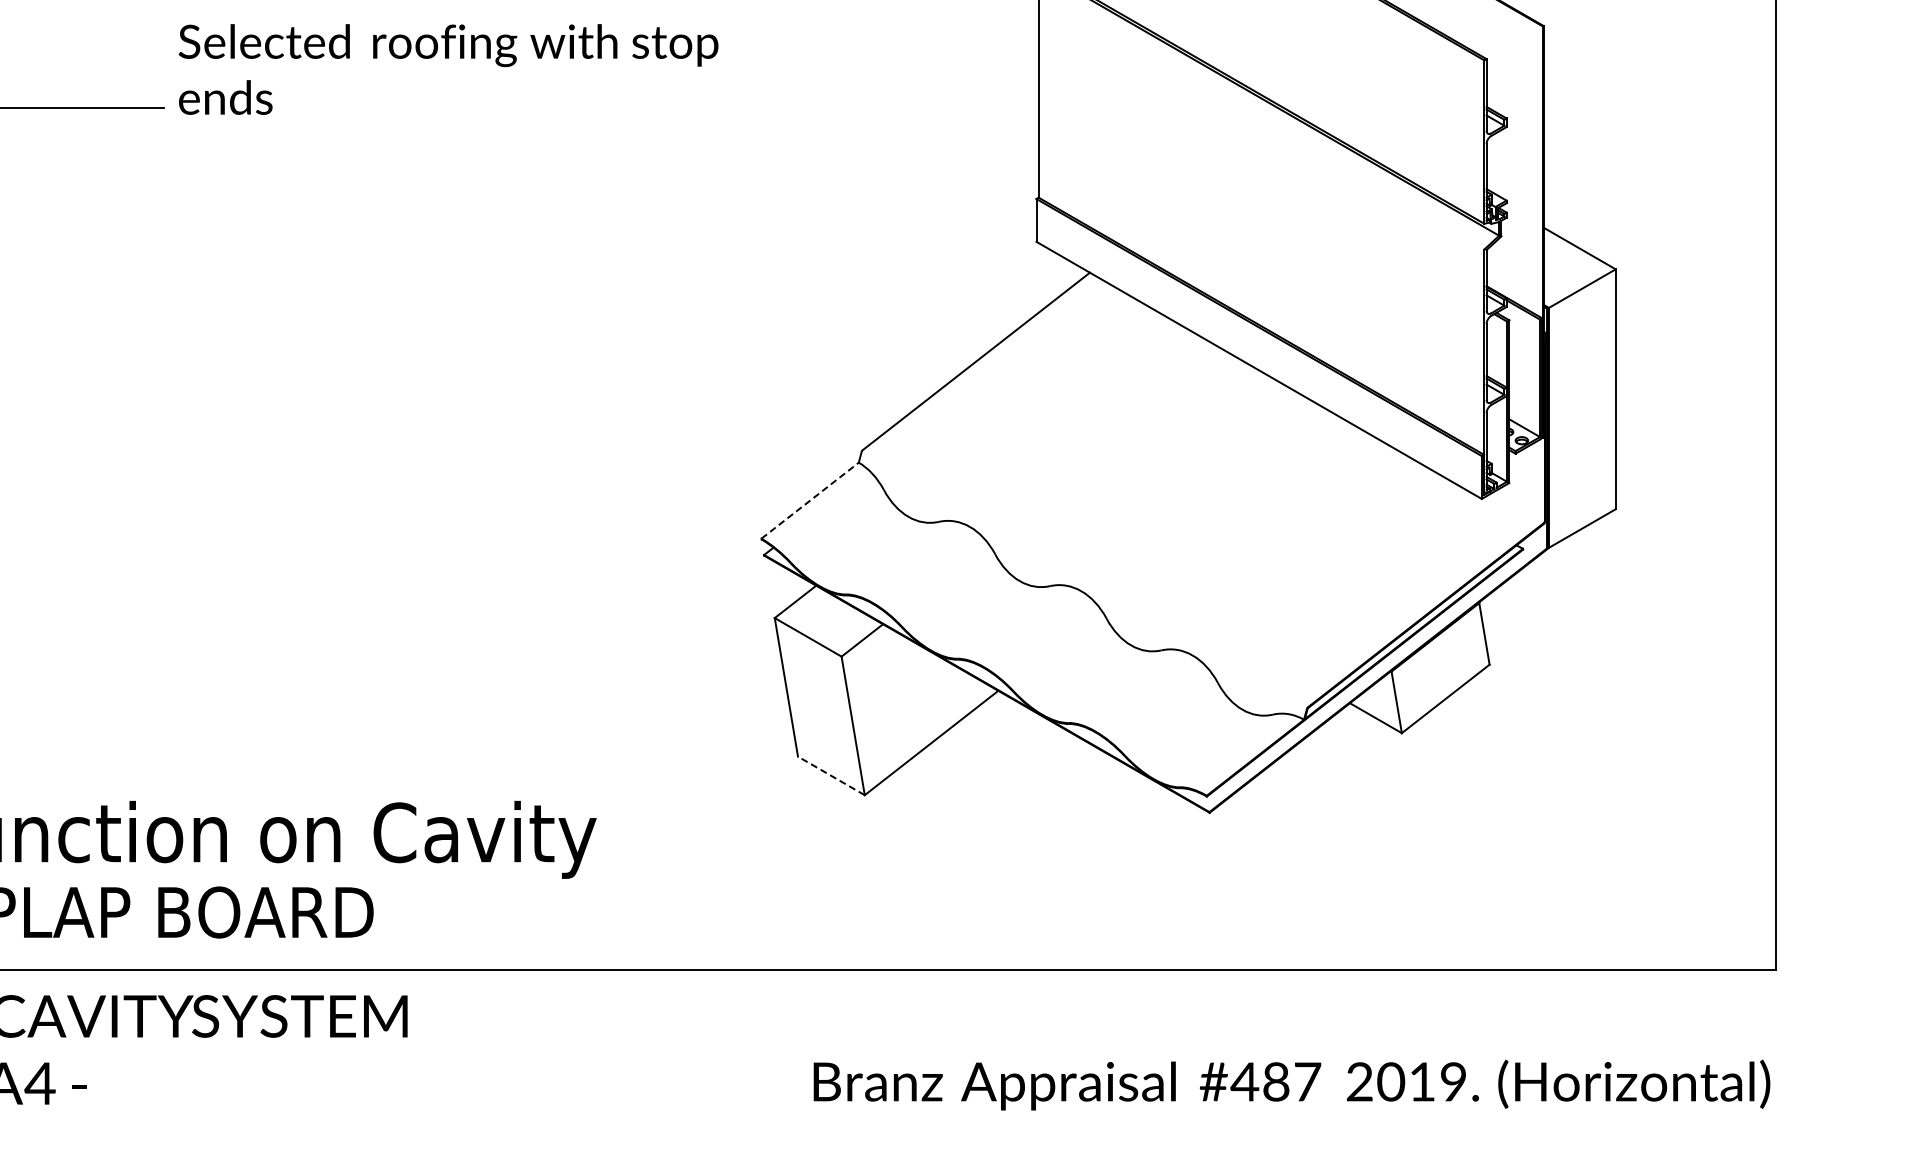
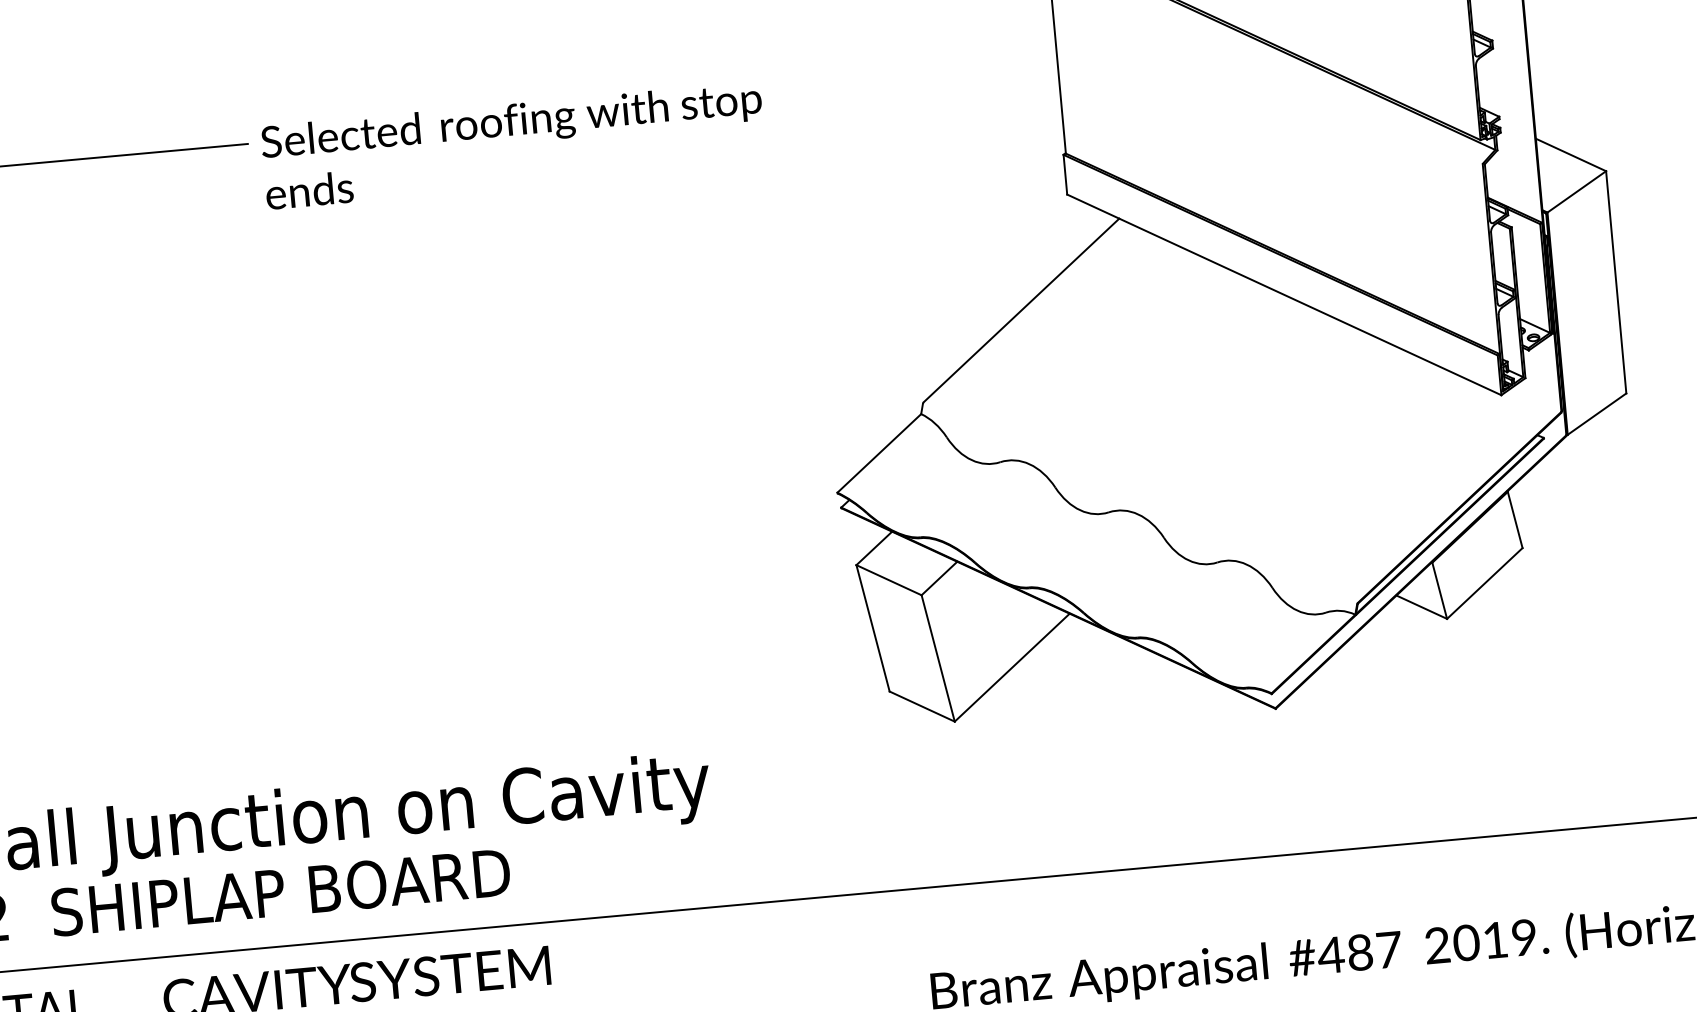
text: (448, 69) -> (513, 145), moved
line: (810, 500) -> (879, 453), dashed -> solid
line: (831, 775) -> (922, 706), dashed -> solid

